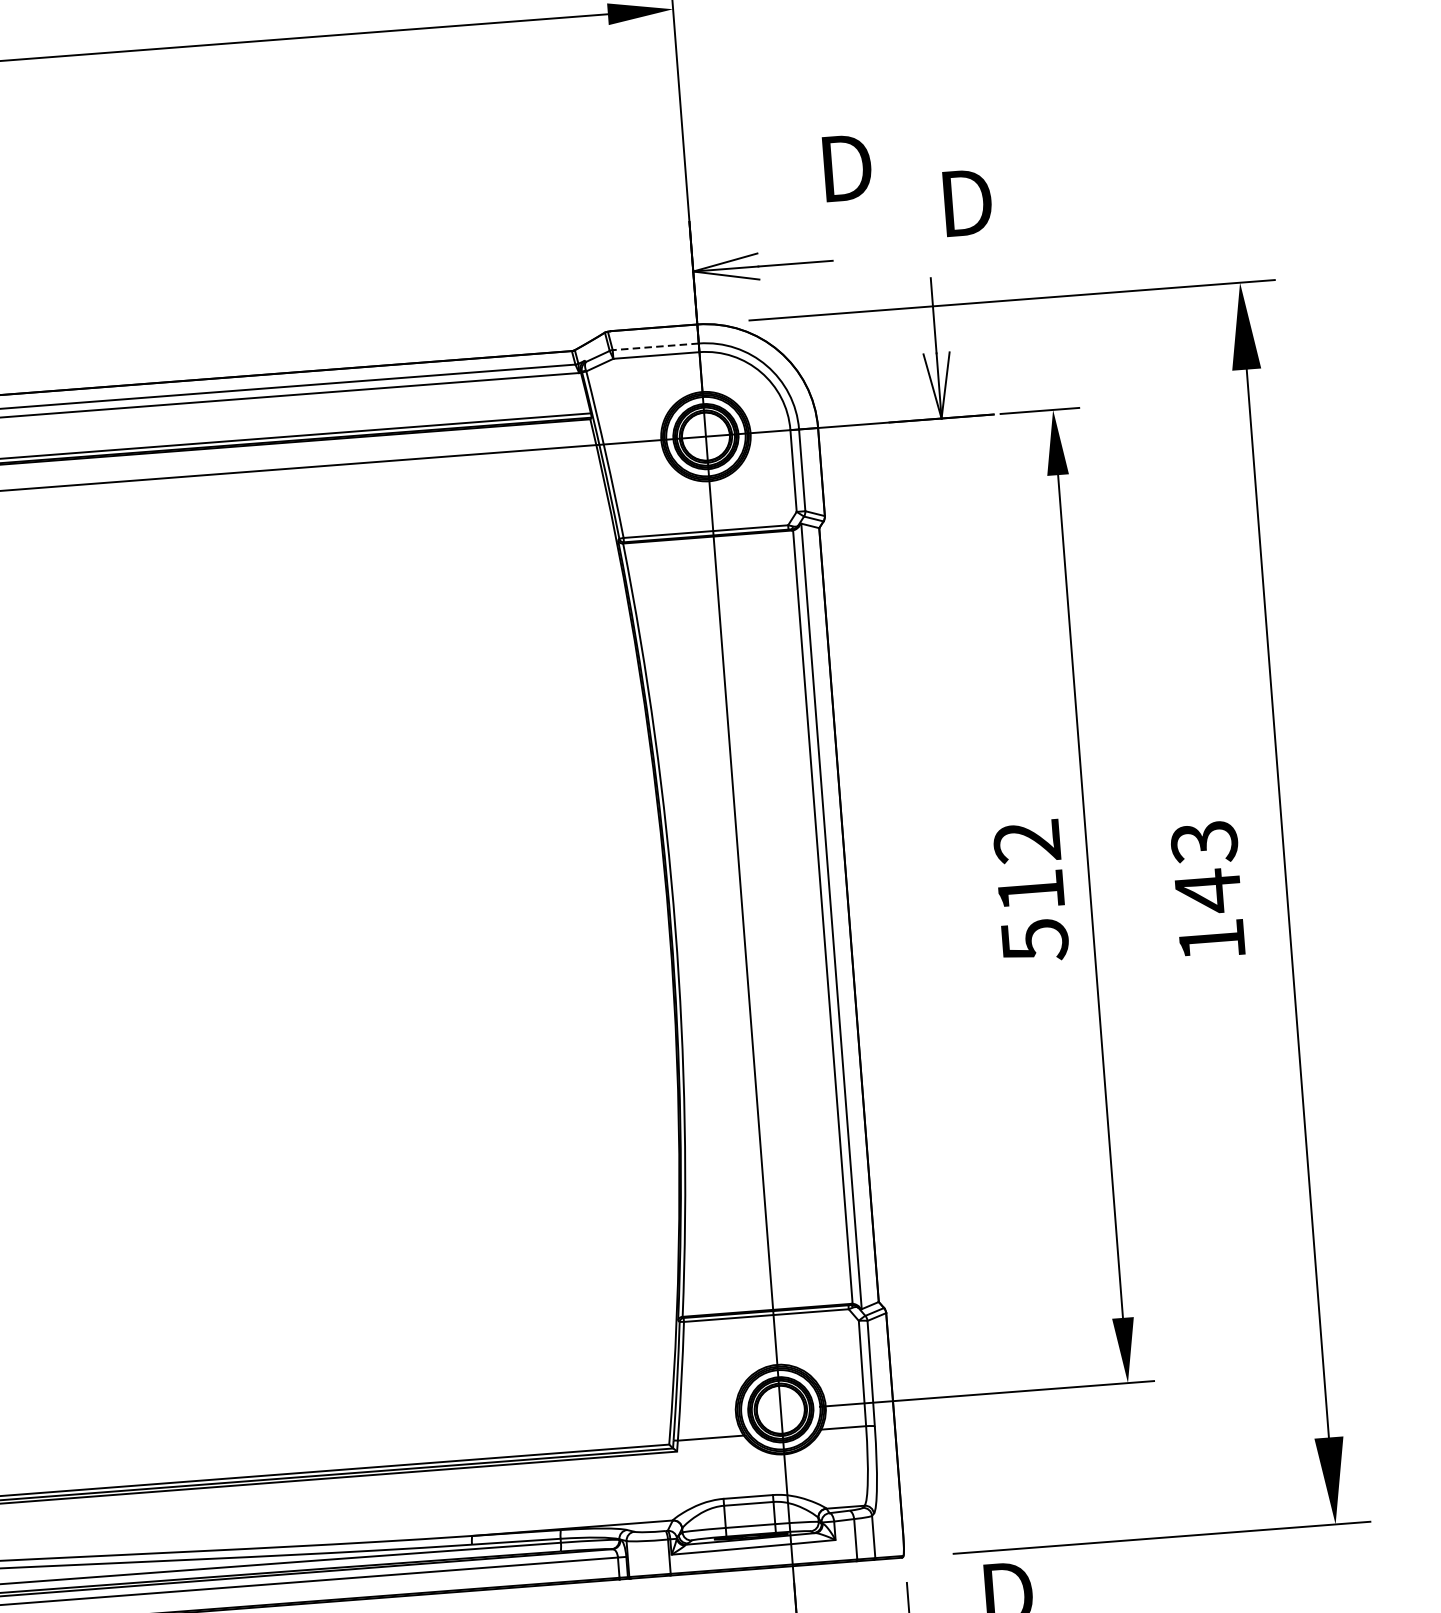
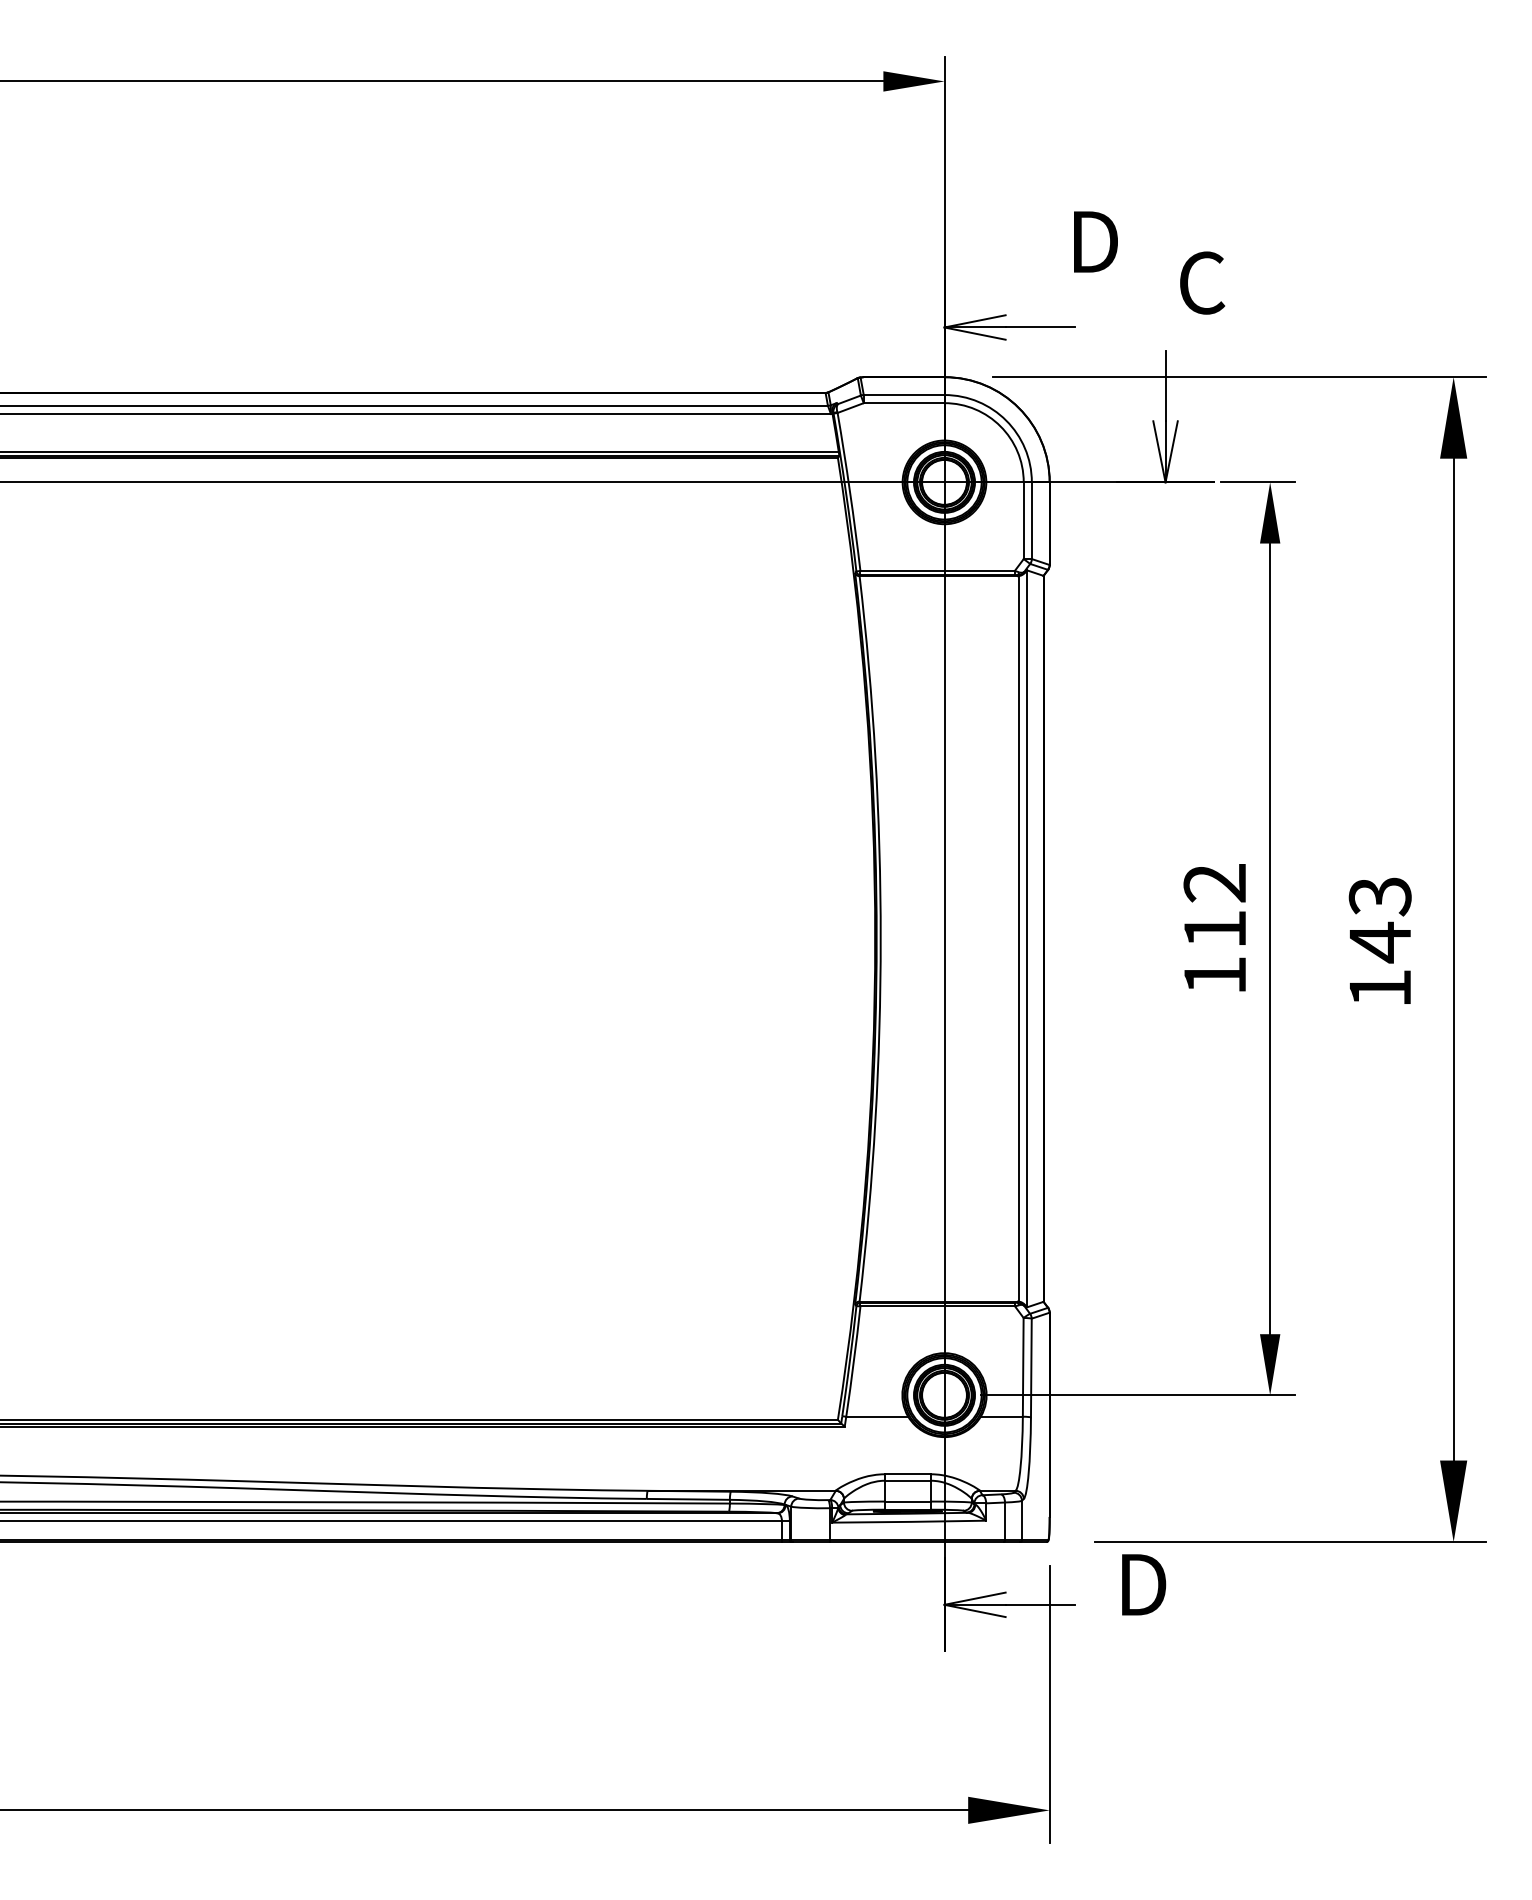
text: (965, 202) -> (1203, 282), D -> C
line: (655, 347) -> (903, 395), dashed -> solid
text: (1035, 941) -> (1215, 976), 512 -> 112

